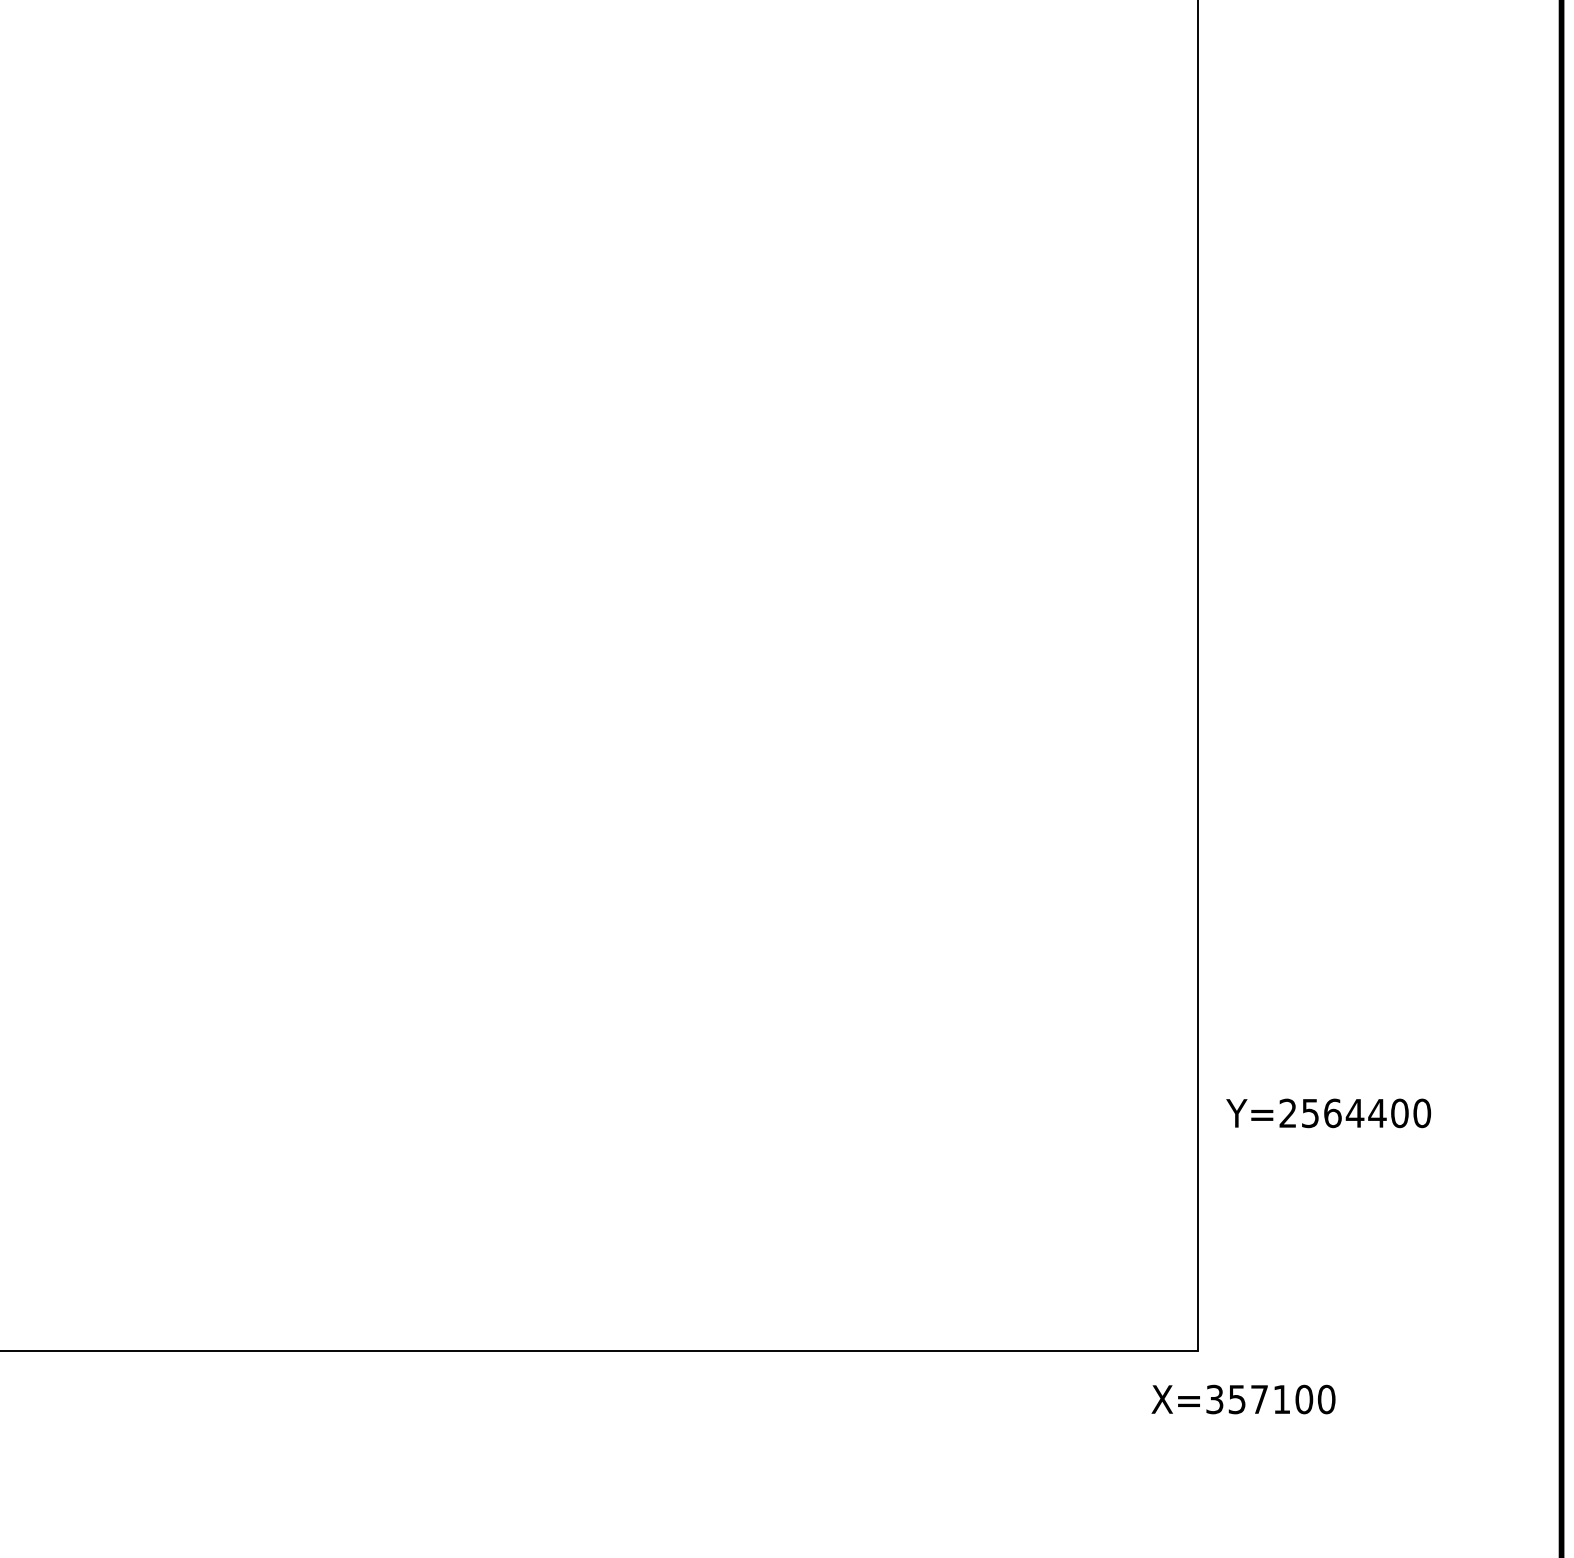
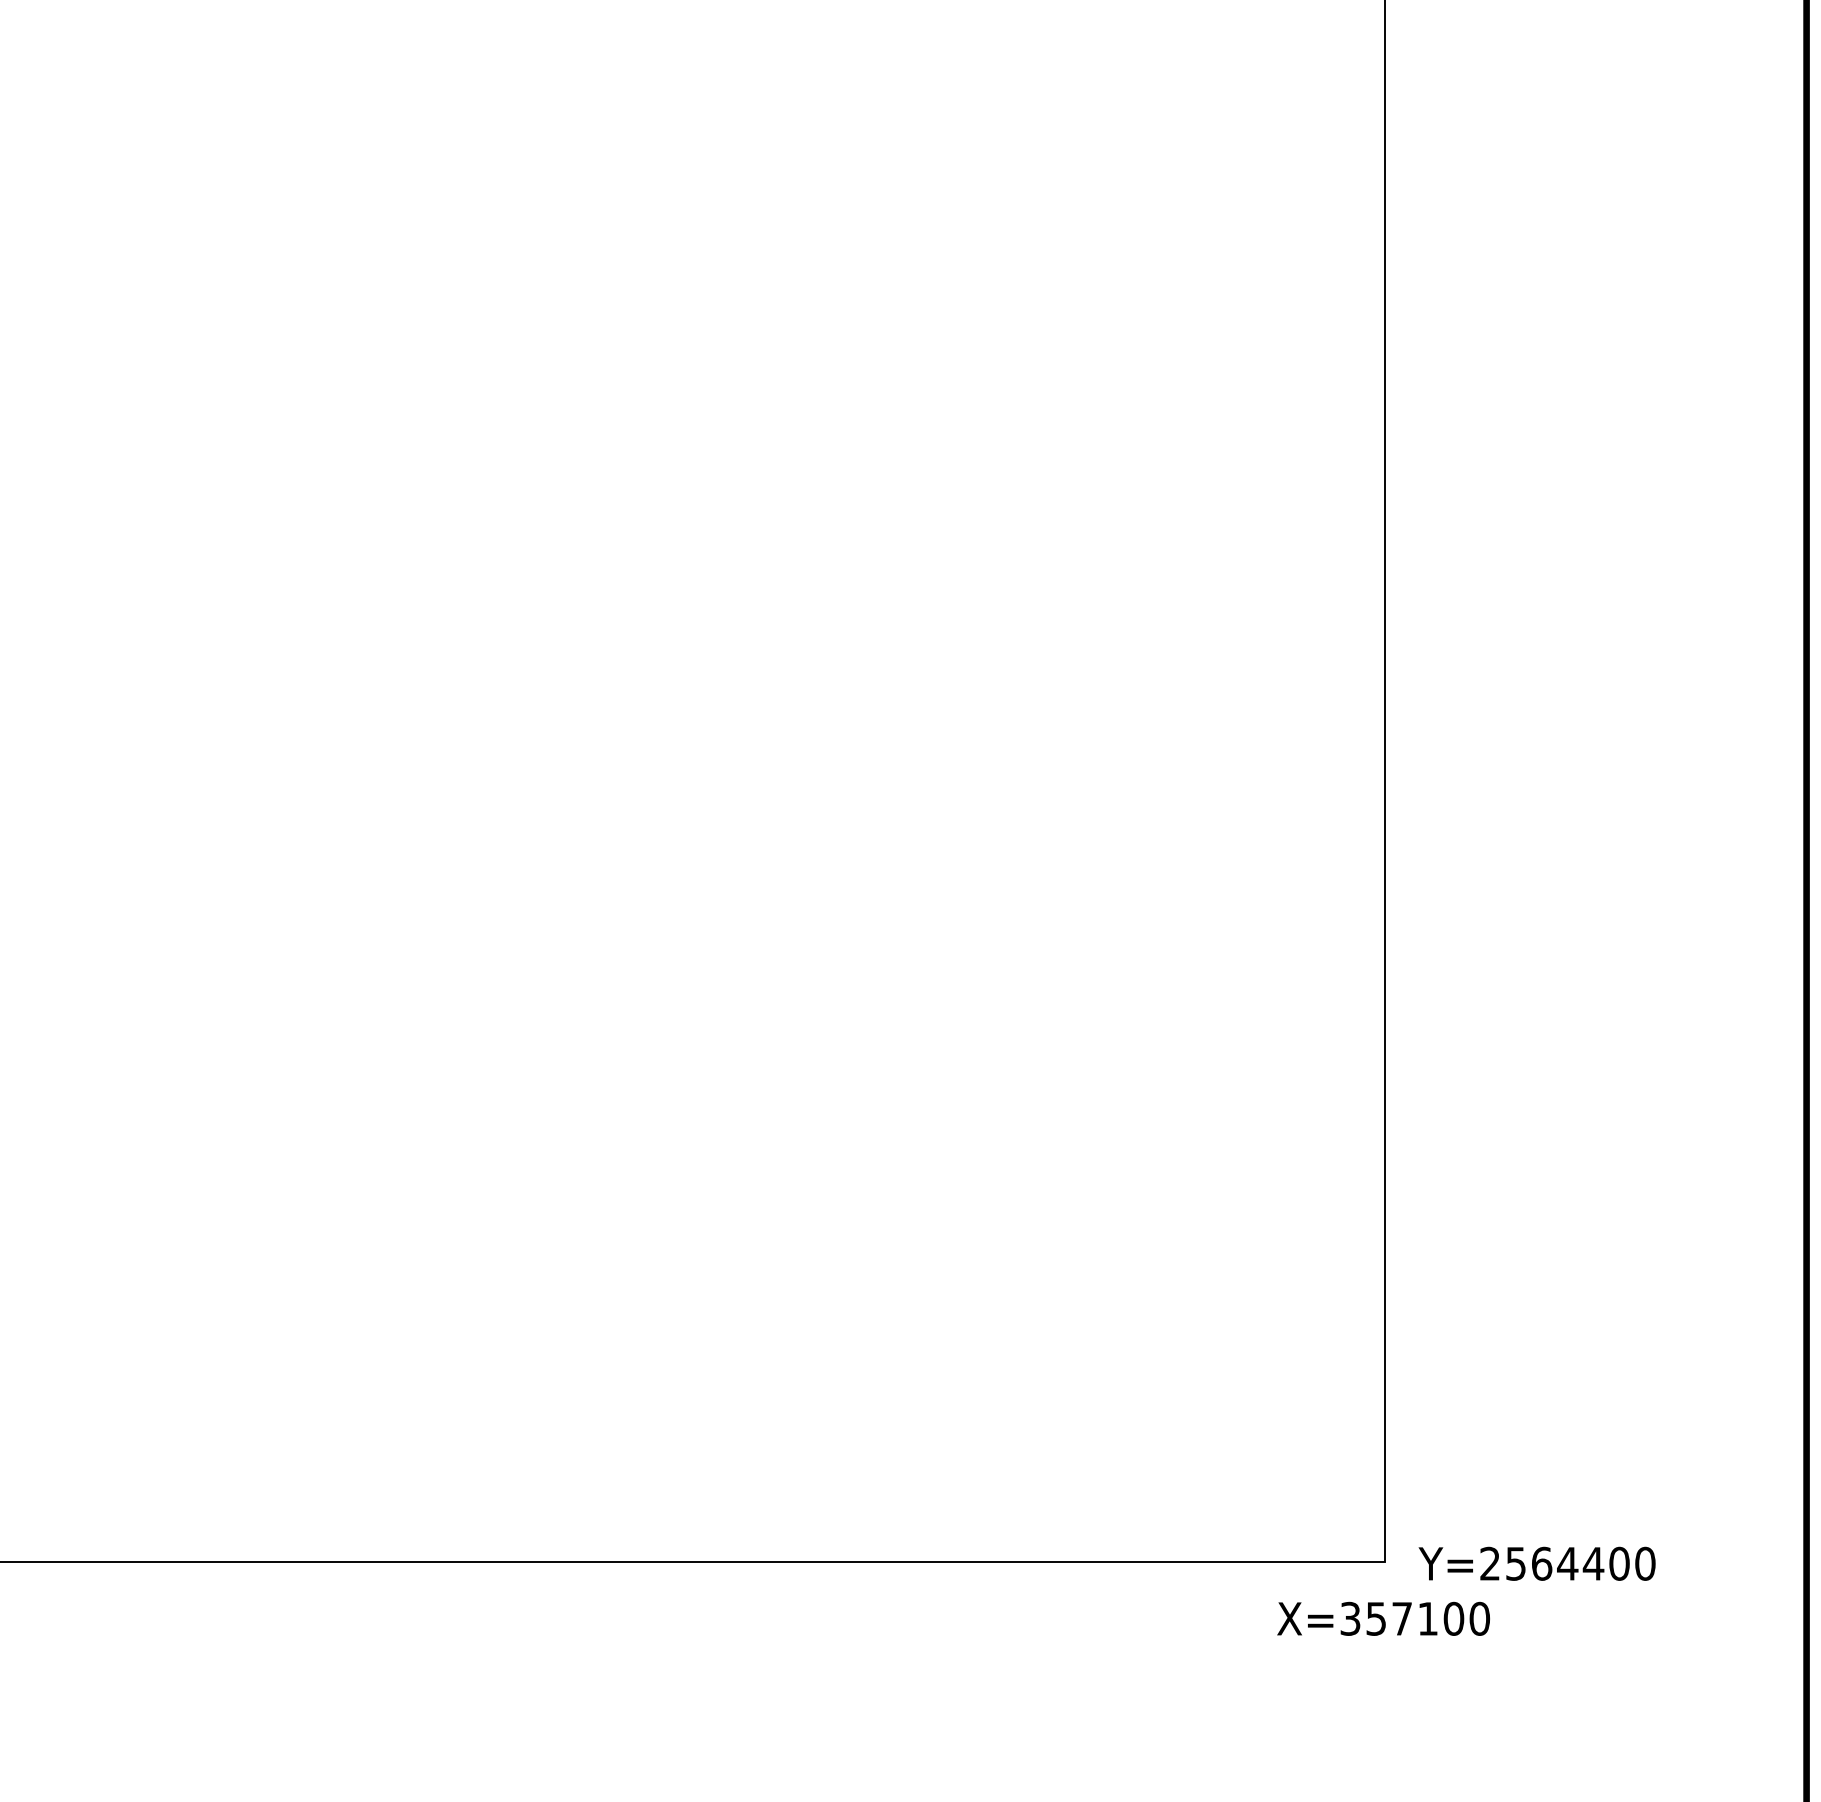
text: (1328, 1113) -> (1536, 1563), moved
text: (1243, 1399) -> (1383, 1618), moved

